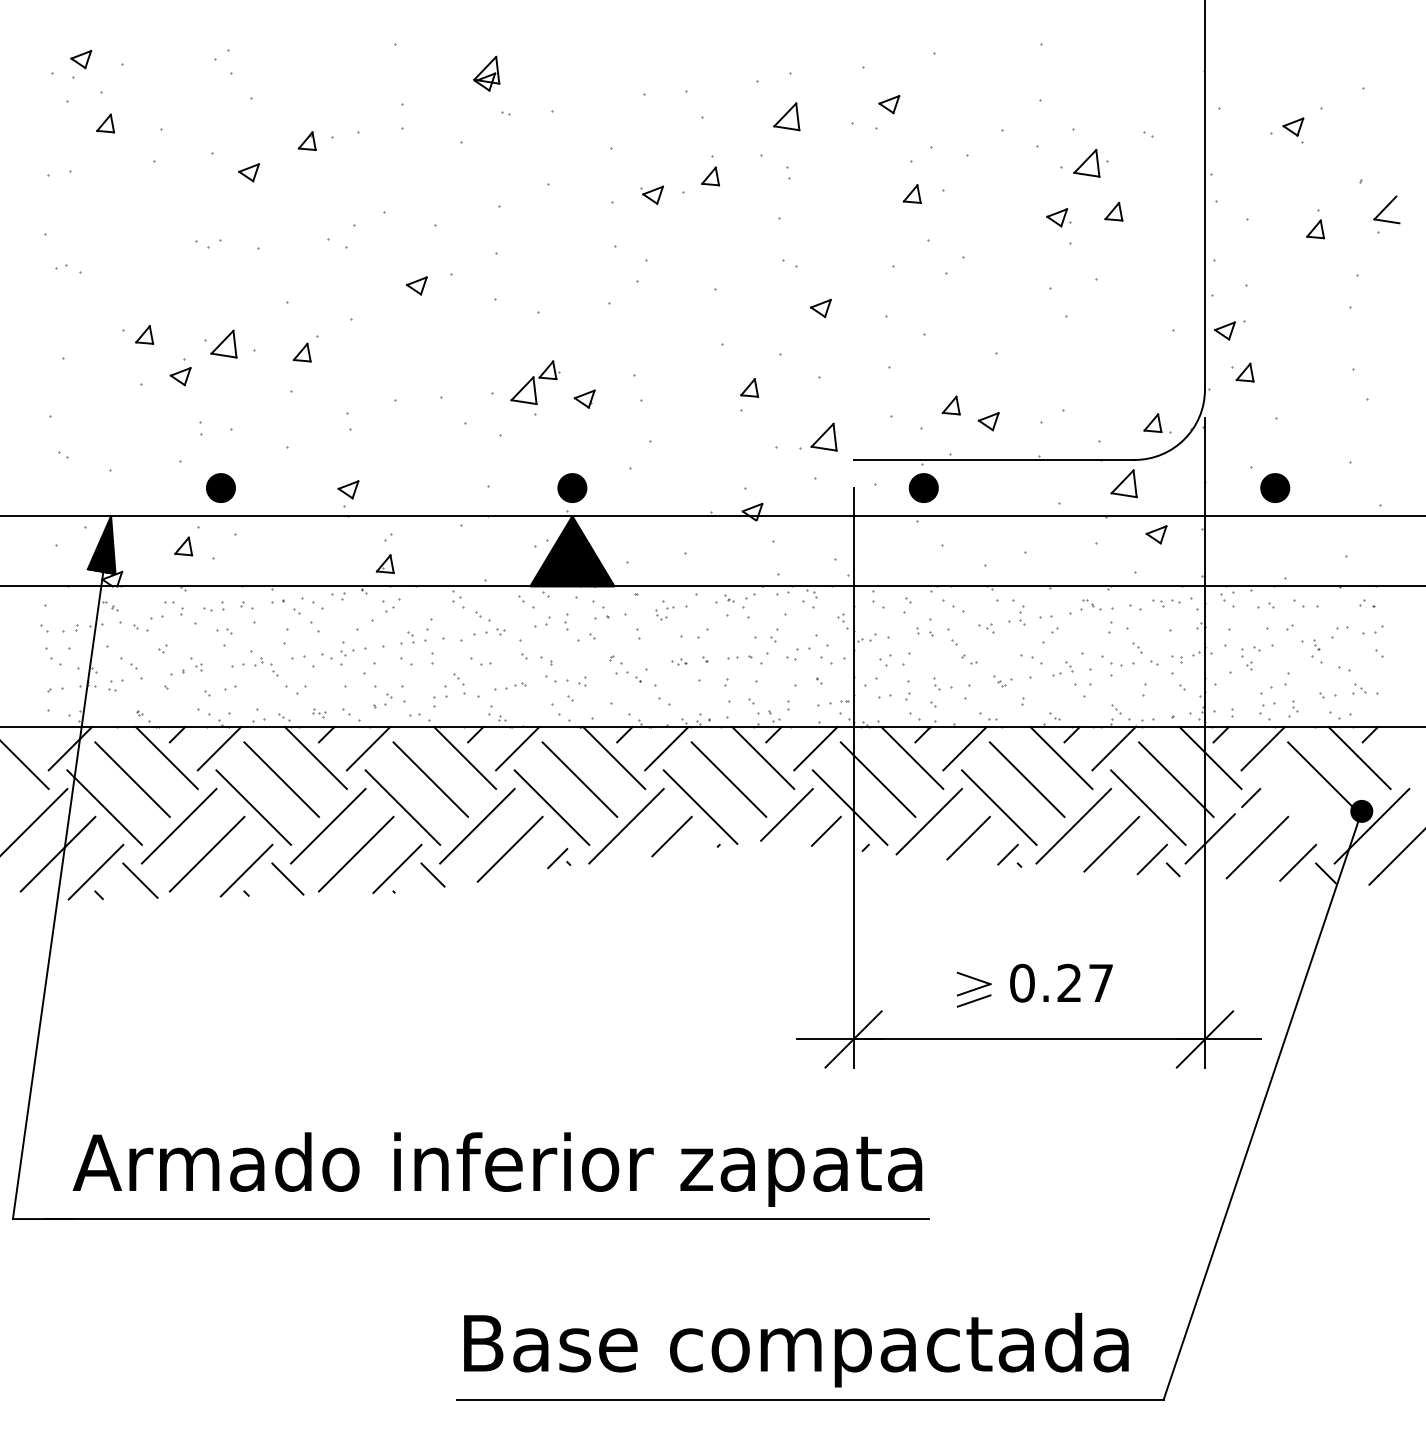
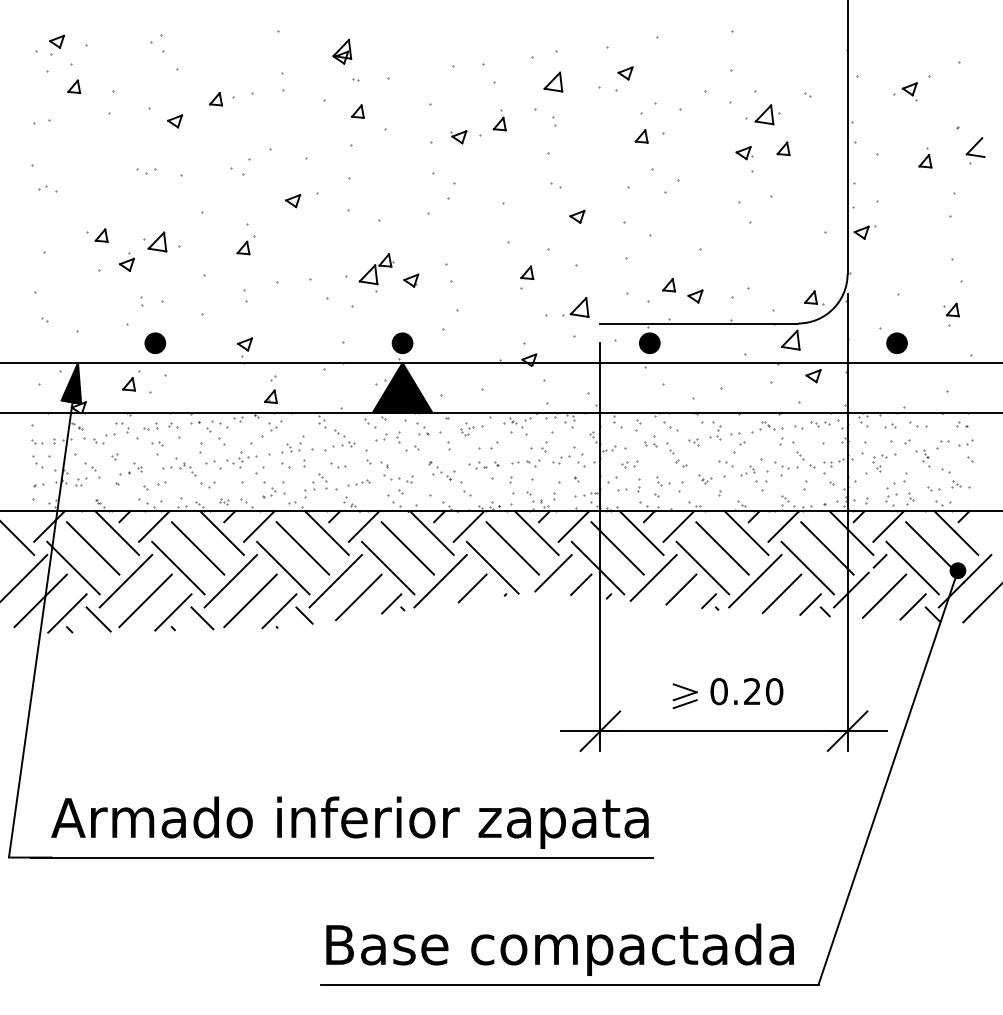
part: (508, 158) -> (357, 111), added
part: (305, 349) -> (245, 245), moved
part: (1243, 371) -> (951, 309), moved
part: (53, 627) -> (37, 441), size x0.62
part: (894, 660) -> (629, 464), size x0.71
part: (678, 661) -> (477, 465), size x1.67
line: (1297, 806) -> (912, 567), added
part: (559, 857) -> (393, 603), size x1.43
text: (1101, 983) -> (774, 691), 0.27 -> 0.20

